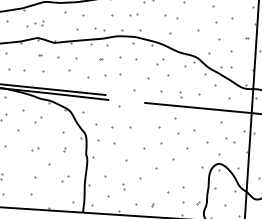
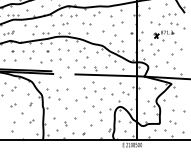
part: (183, 195) -> (100, 116), moved

